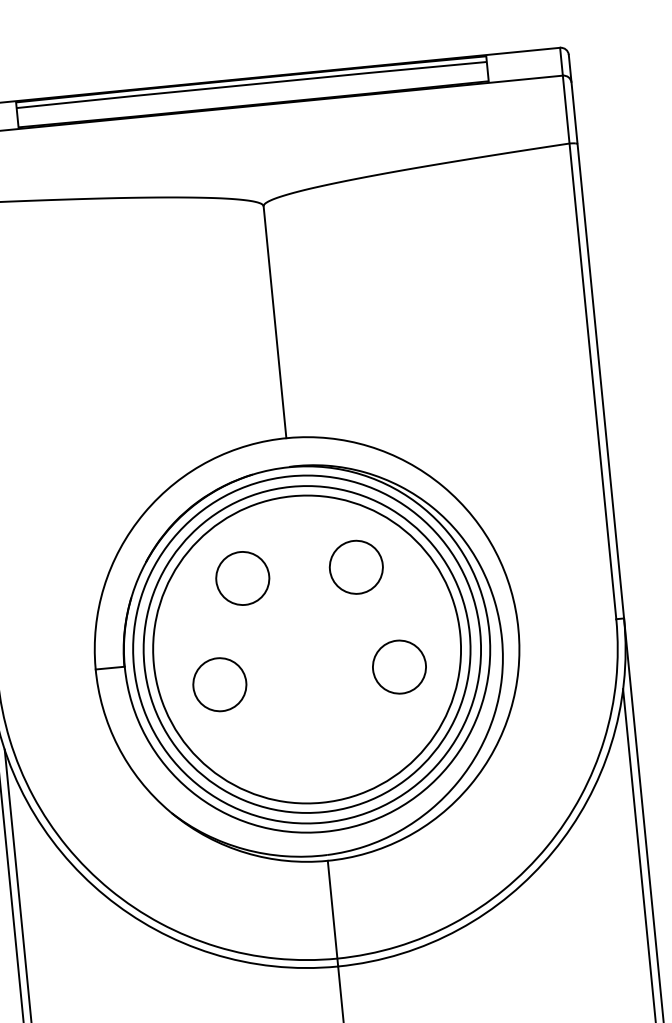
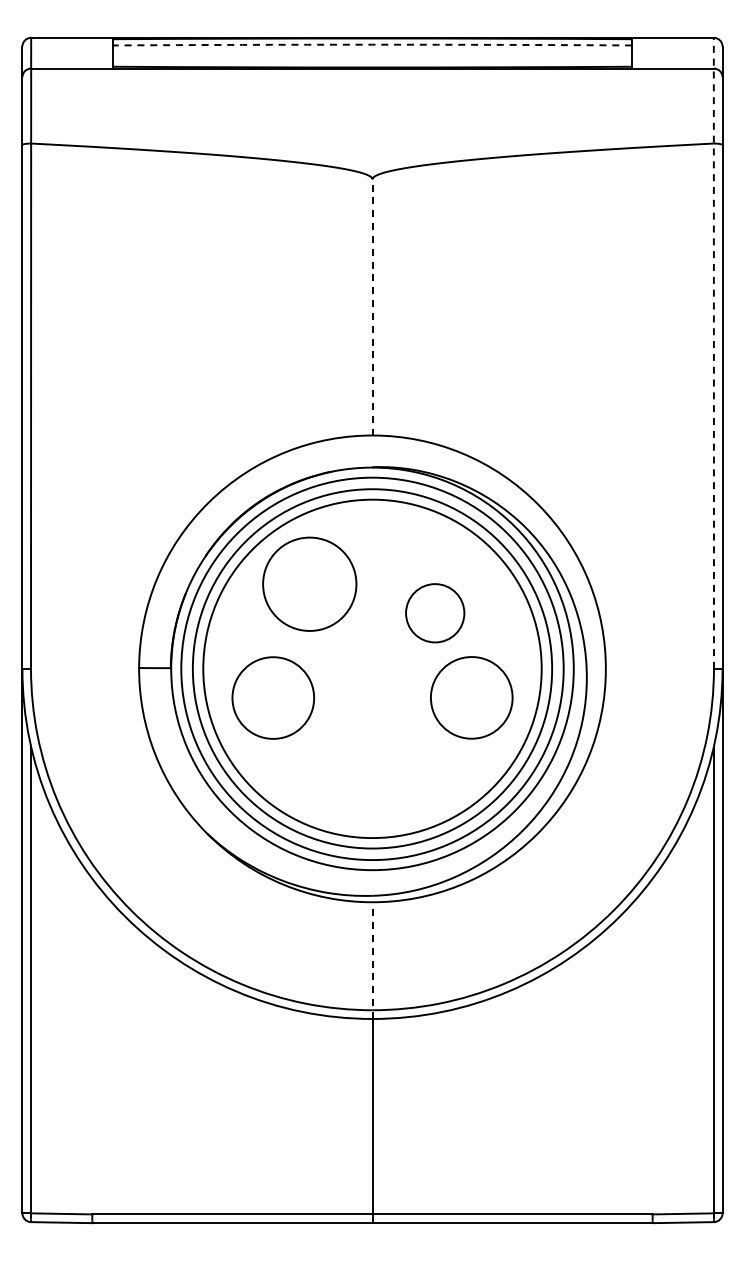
arc: (251, 84) -> (372, 44), solid -> dashed
line: (274, 321) -> (372, 306), solid -> dashed
line: (587, 333) -> (713, 353), solid -> dashed
circle: (356, 567) -> (435, 613), moved
circle: (242, 578) -> (309, 584), size x1.6
circle: (399, 667) -> (471, 698), size x1.4
circle: (219, 684) -> (273, 697), size x1.4
line: (332, 913) -> (372, 960), solid -> dashed

